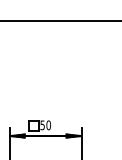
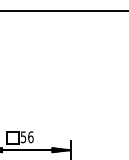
text: (48, 124) -> (30, 136), 50 -> 56

